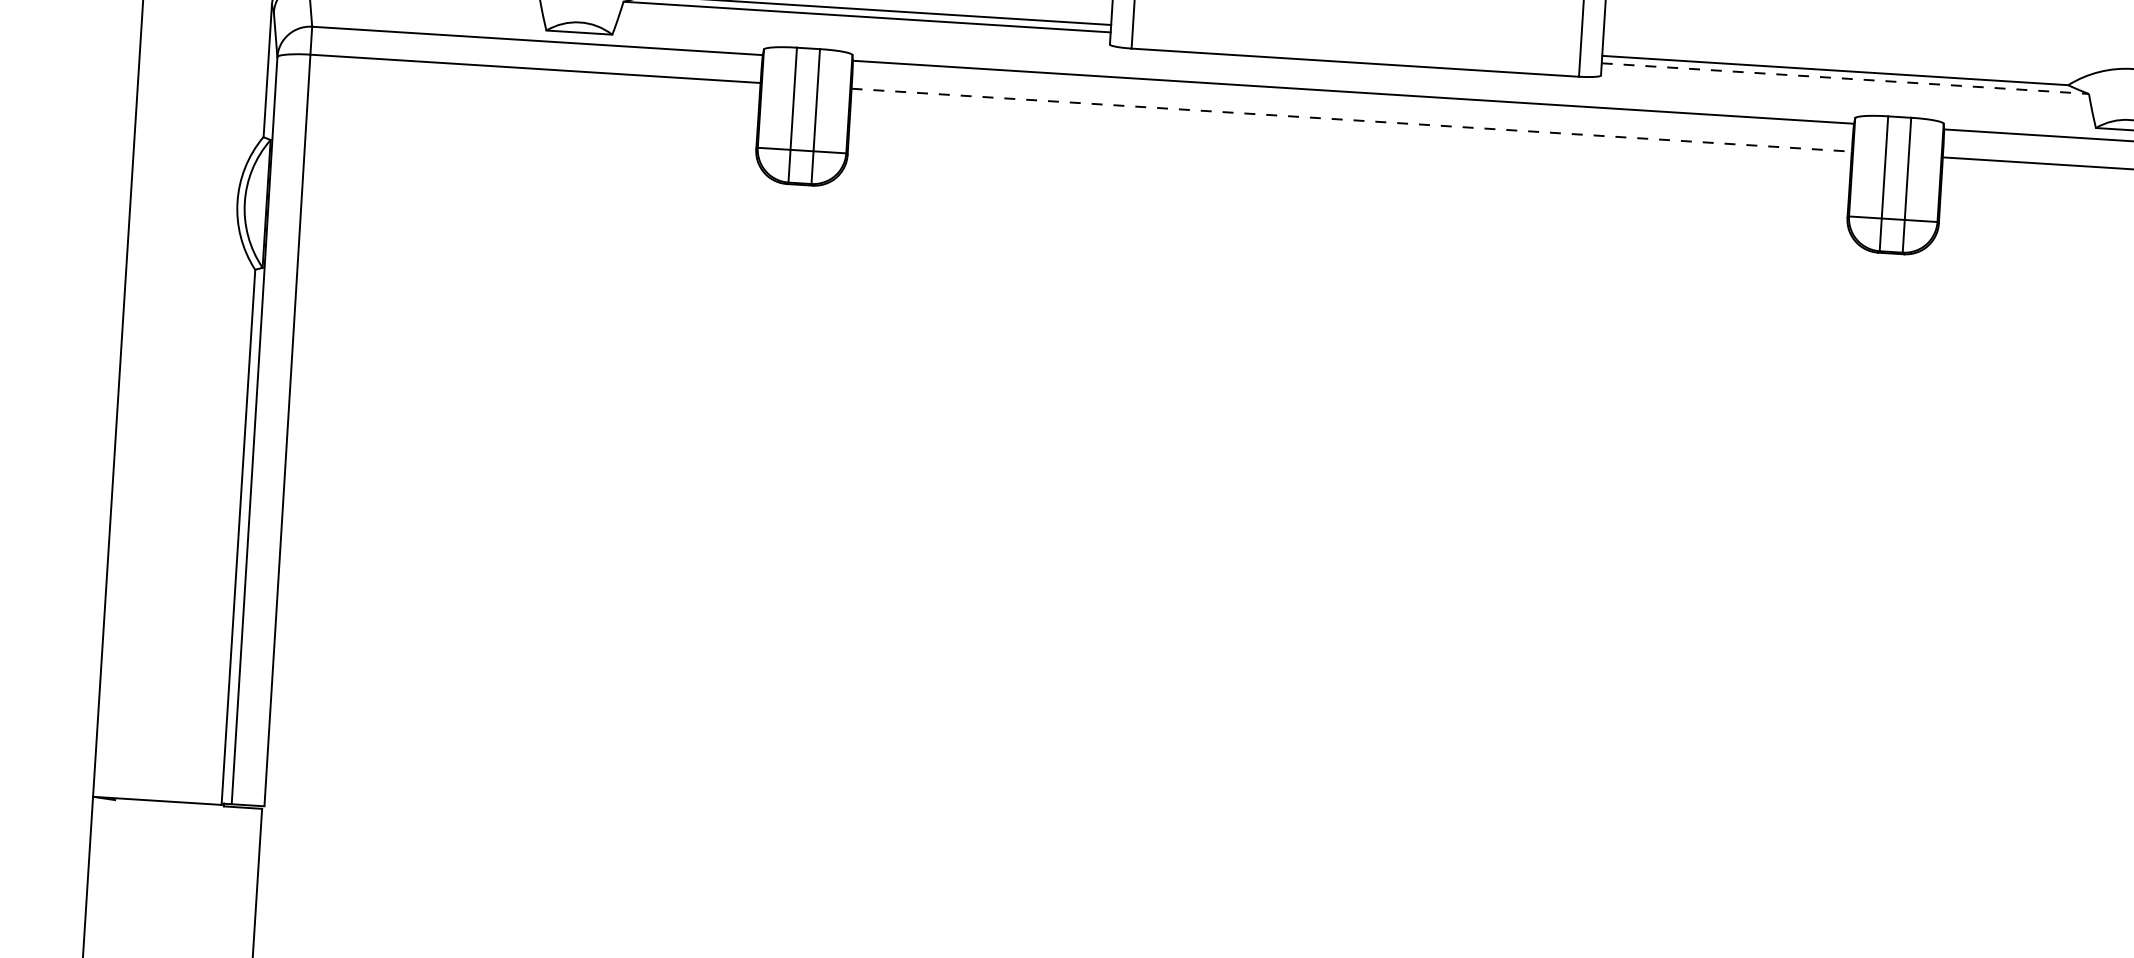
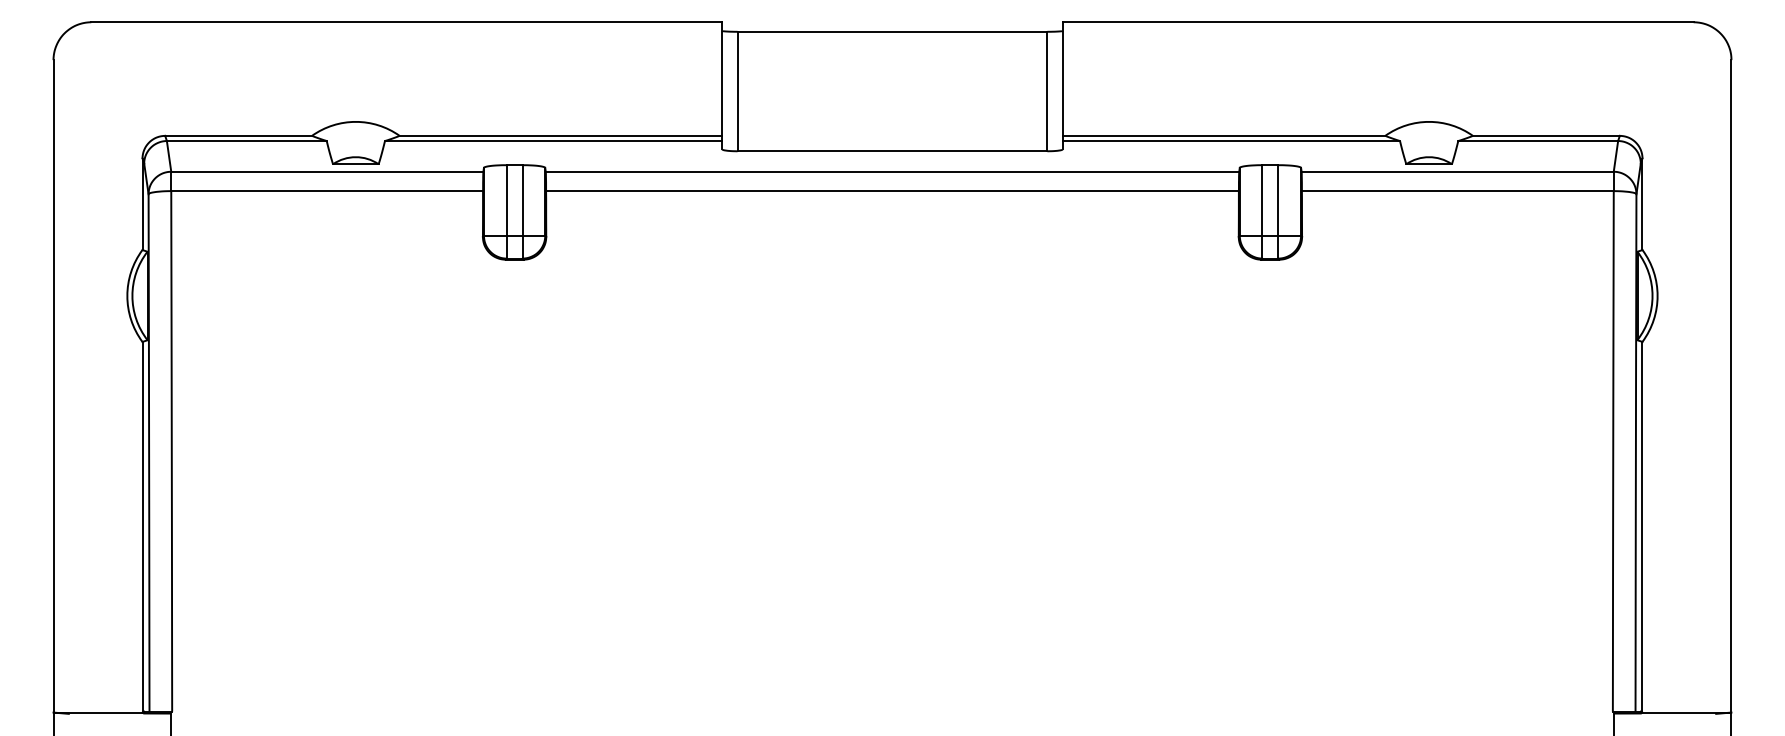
line: (1845, 79) -> (1231, 141), dashed -> solid
line: (1351, 120) -> (892, 191), dashed -> solid

